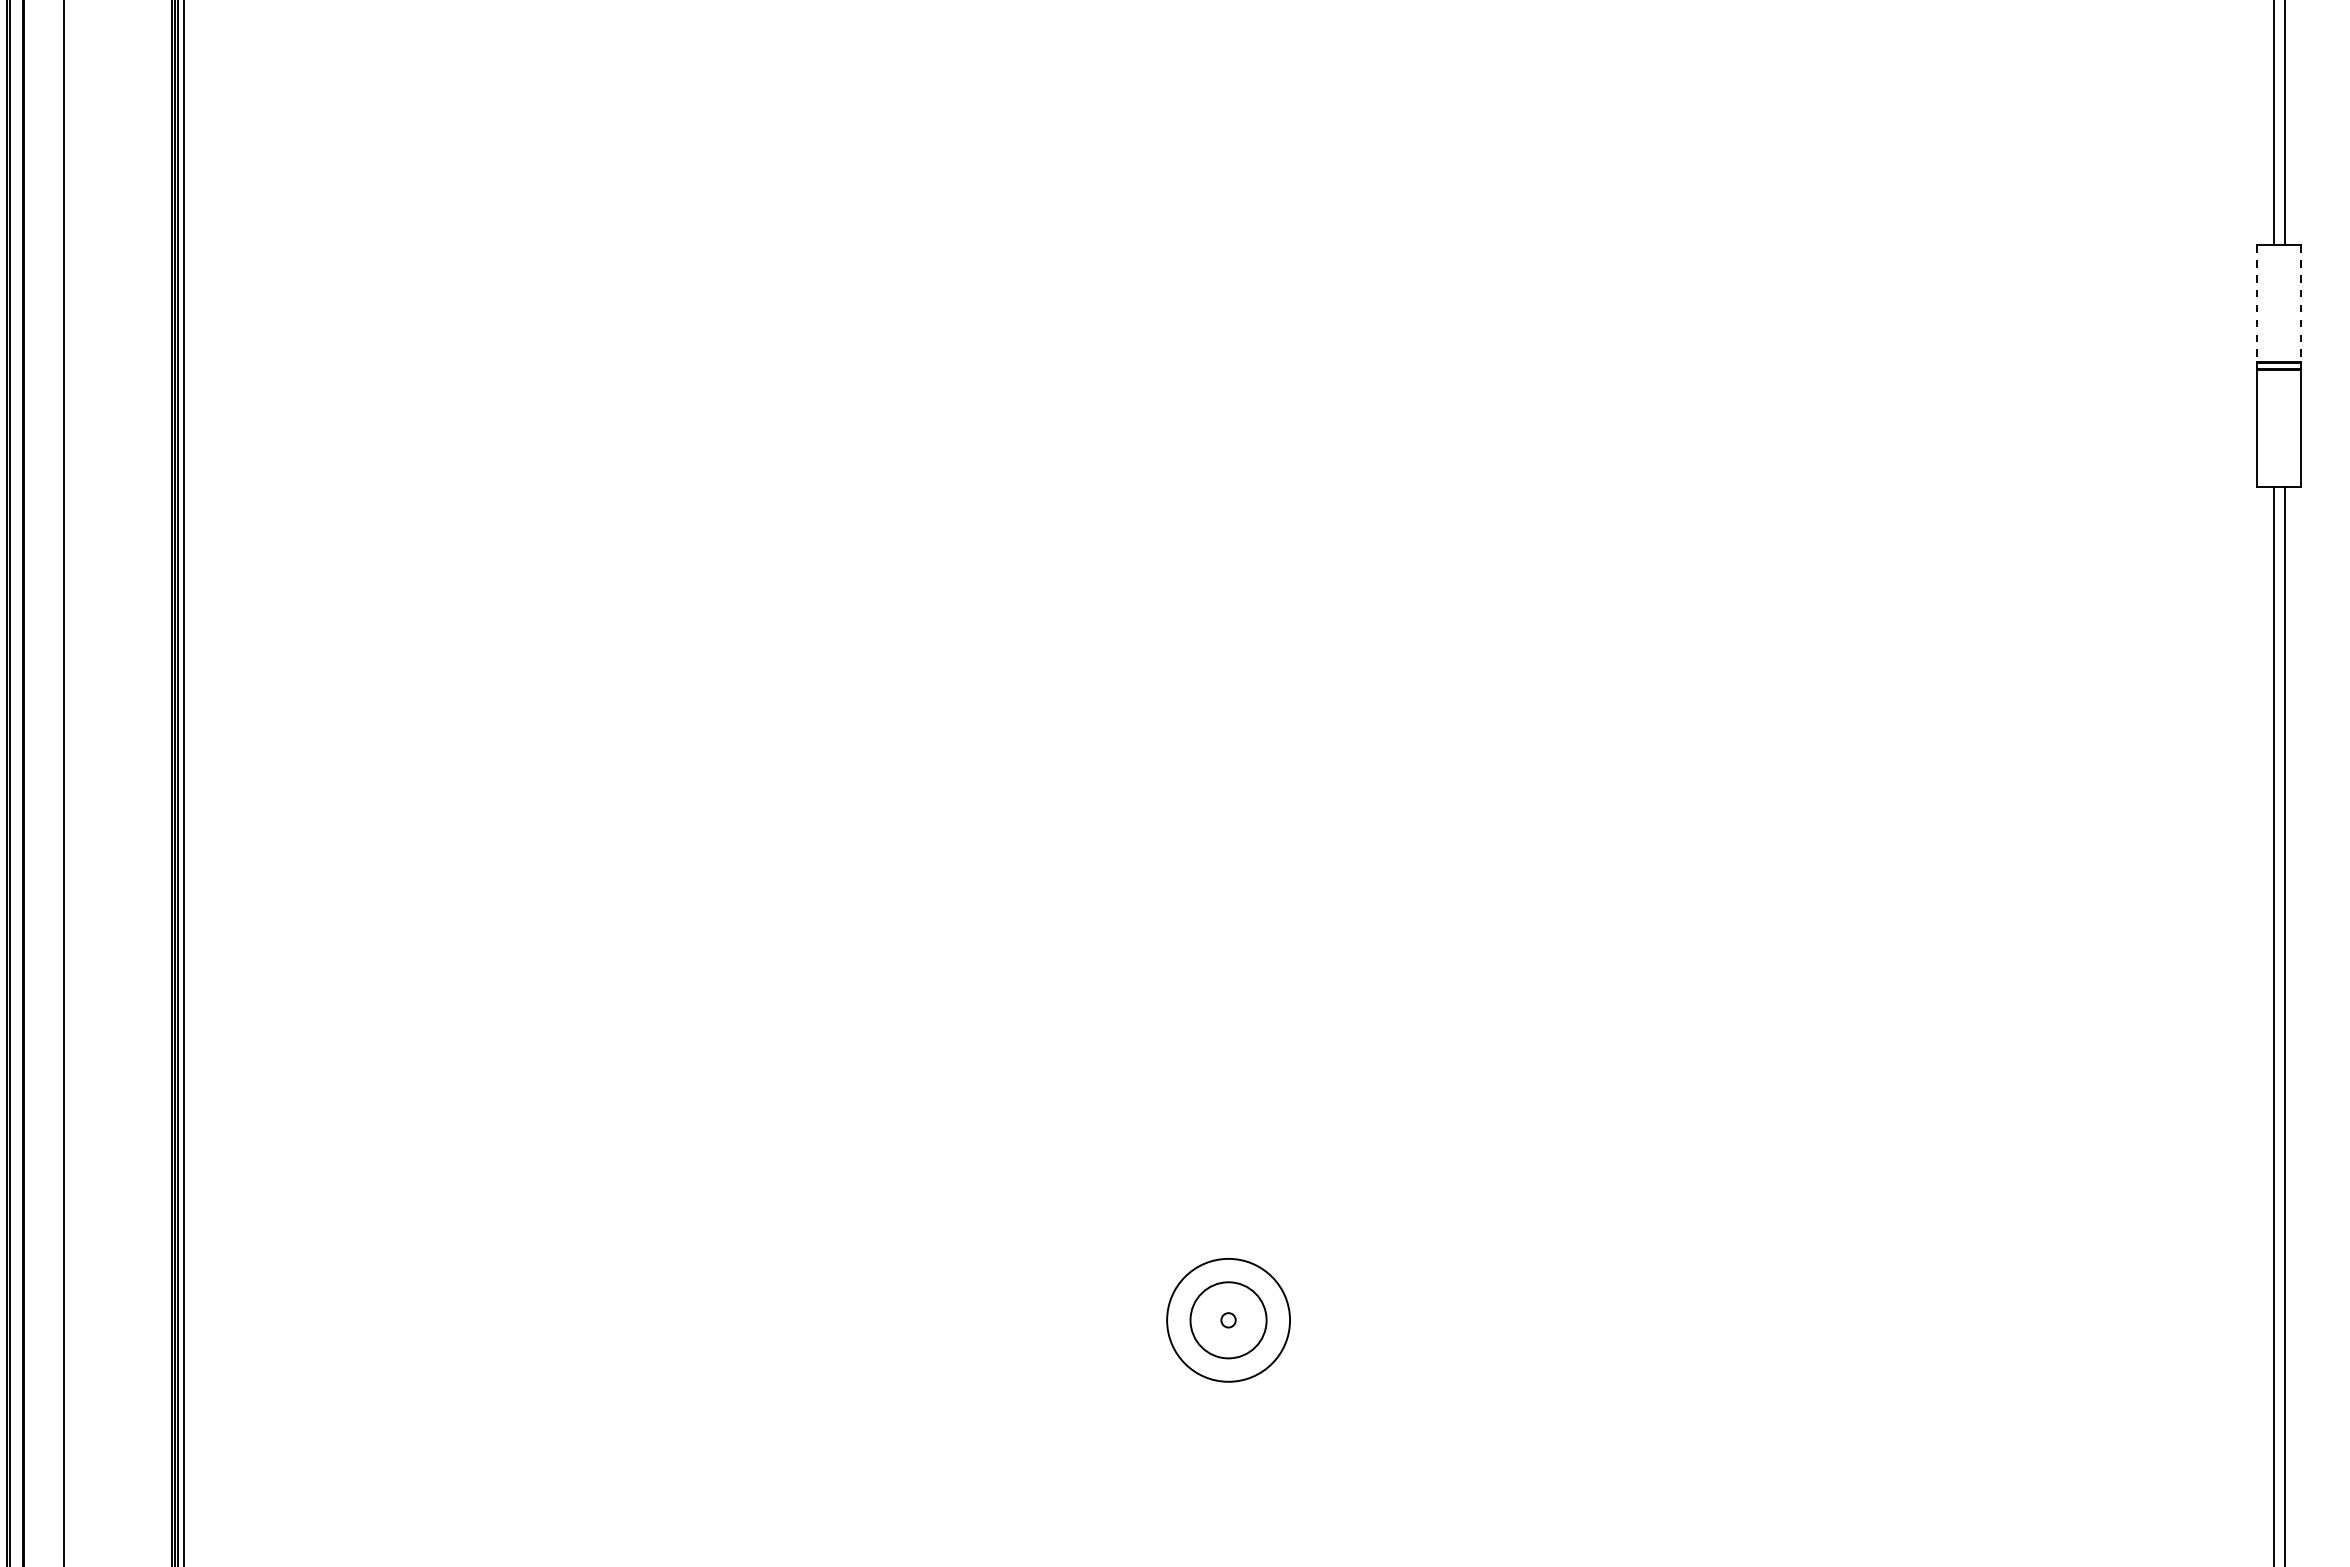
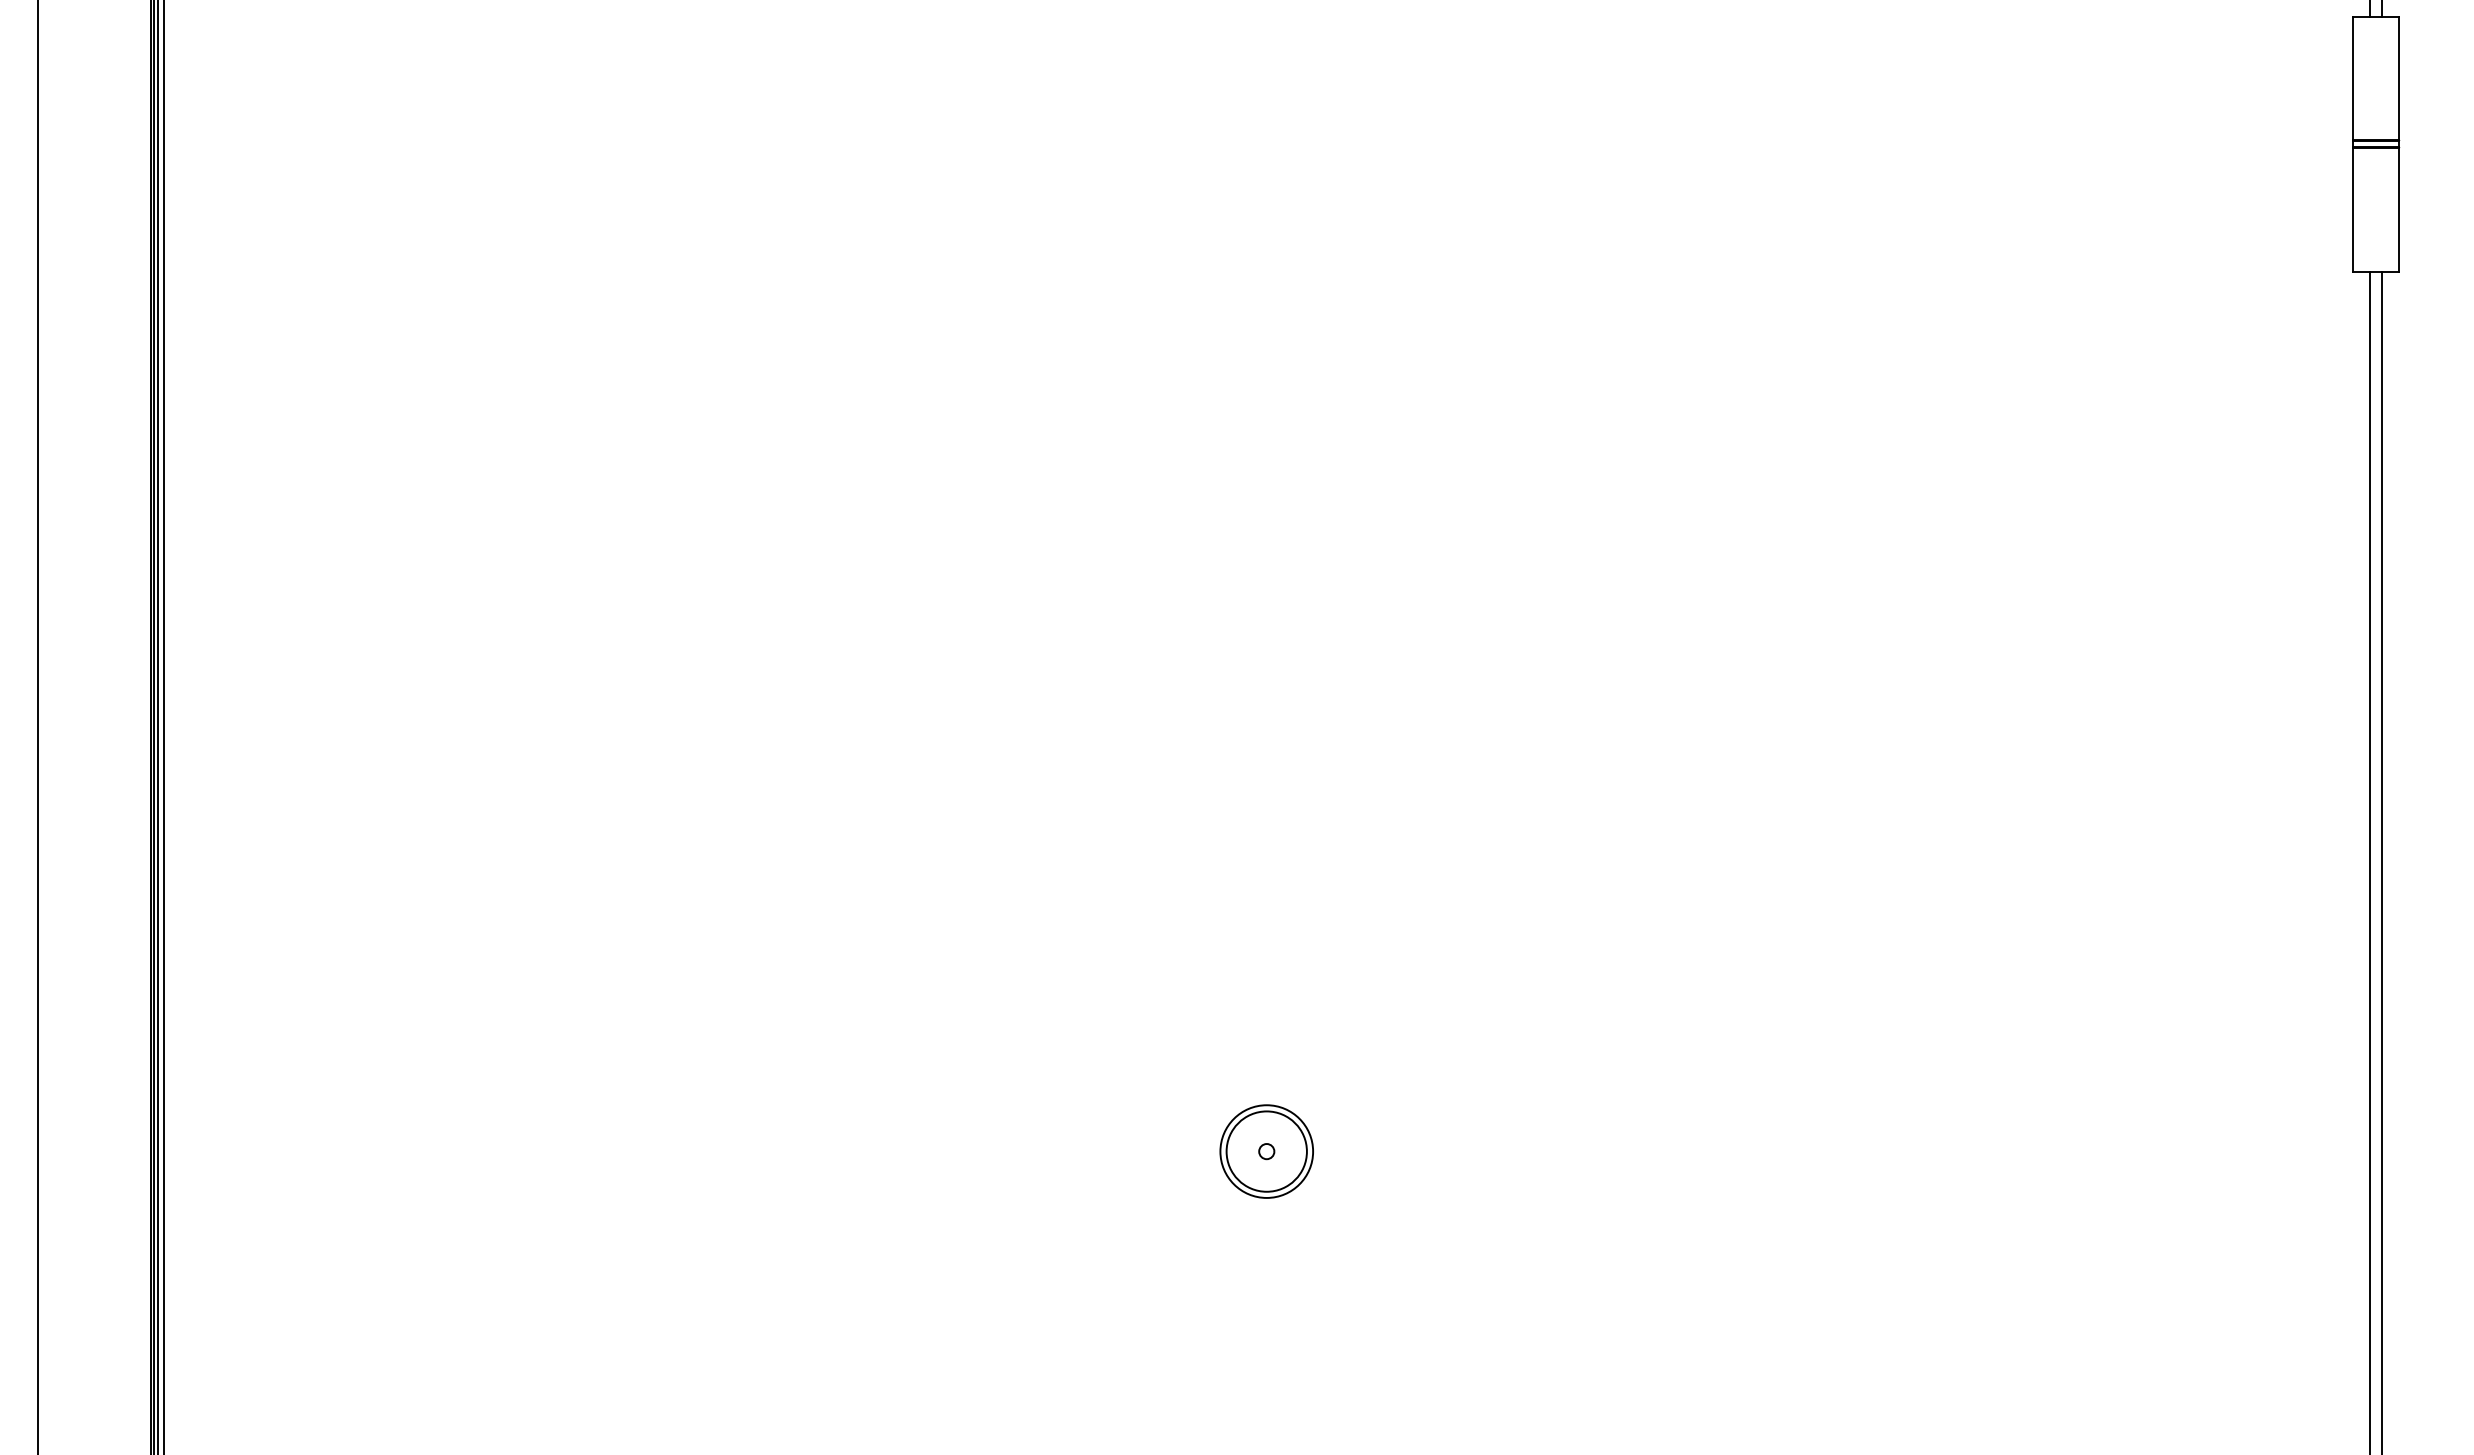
line: (2257, 303) -> (2353, 78), dashed -> solid
line: (2301, 303) -> (2399, 78), dashed -> solid
circle: (1228, 1320) -> (1266, 1151), size x0.71

